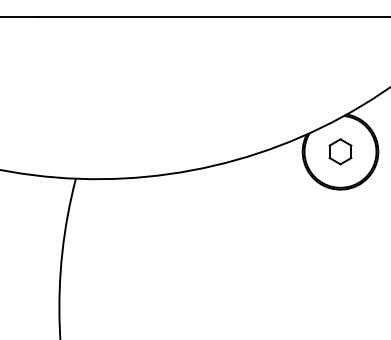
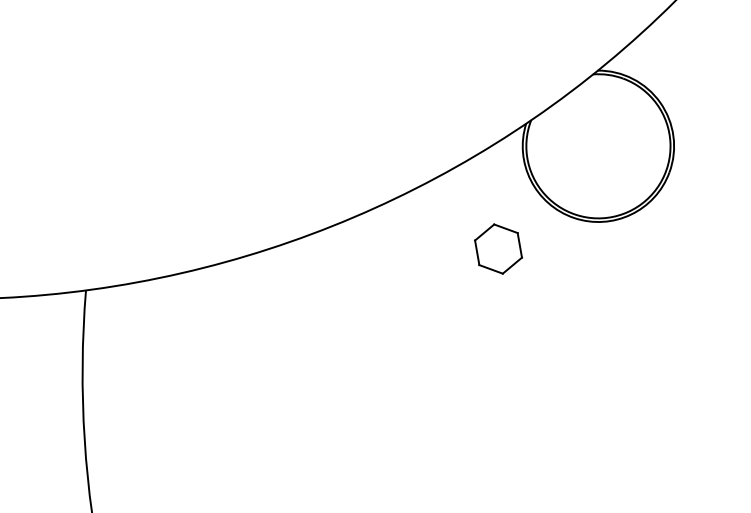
part: (340, 151) -> (498, 248), moved

